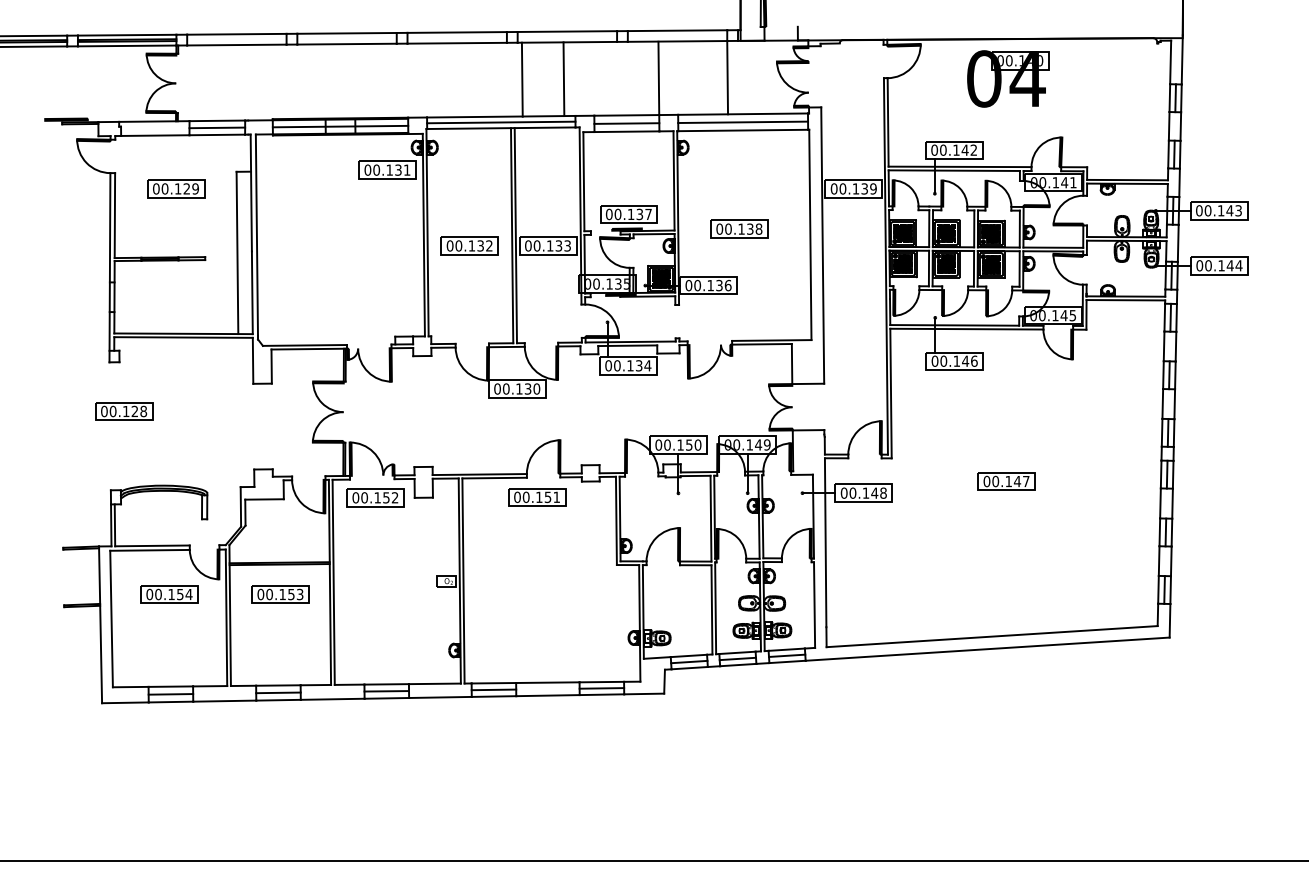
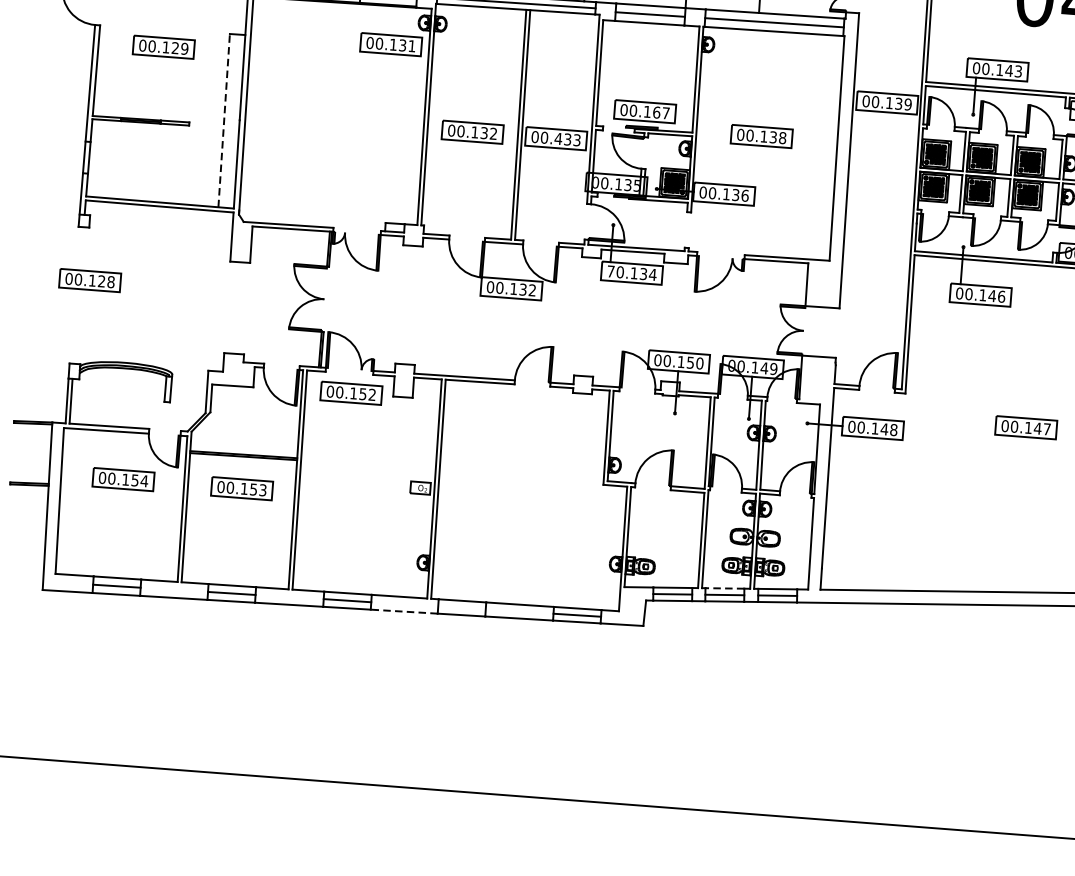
text: (973, 150) -> (1018, 71), 00.142 -> 00.143
text: (639, 214) -> (656, 112), 00.137 -> 00.167
text: (549, 245) -> (557, 138), 00.133 -> 00.433
line: (237, 252) -> (224, 120), solid -> dashed
text: (608, 365) -> (610, 271), 00.134 -> 70.134
text: (536, 388) -> (532, 289), 00.130 -> 00.132
part: (537, 497) -> (524, 406), removed
line: (736, 652) -> (723, 587), solid -> dashed
line: (493, 689) -> (461, 607), removed
line: (439, 697) -> (403, 611), solid -> dashed

